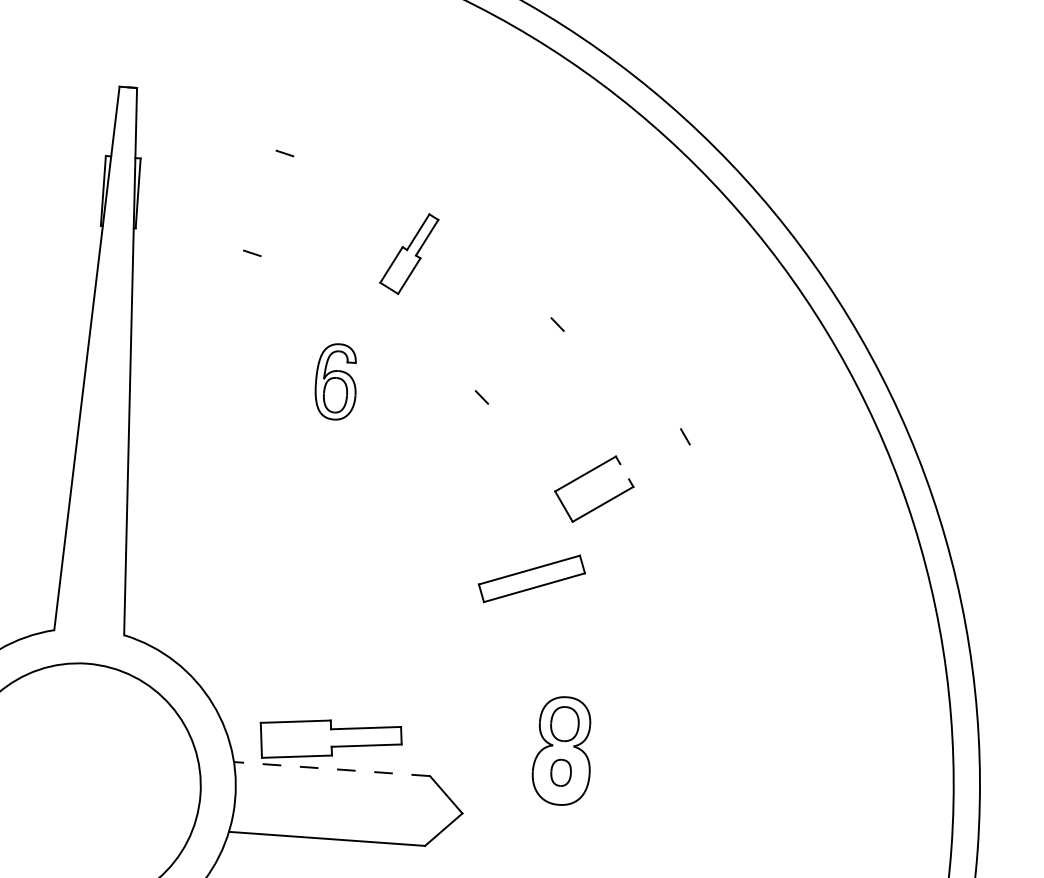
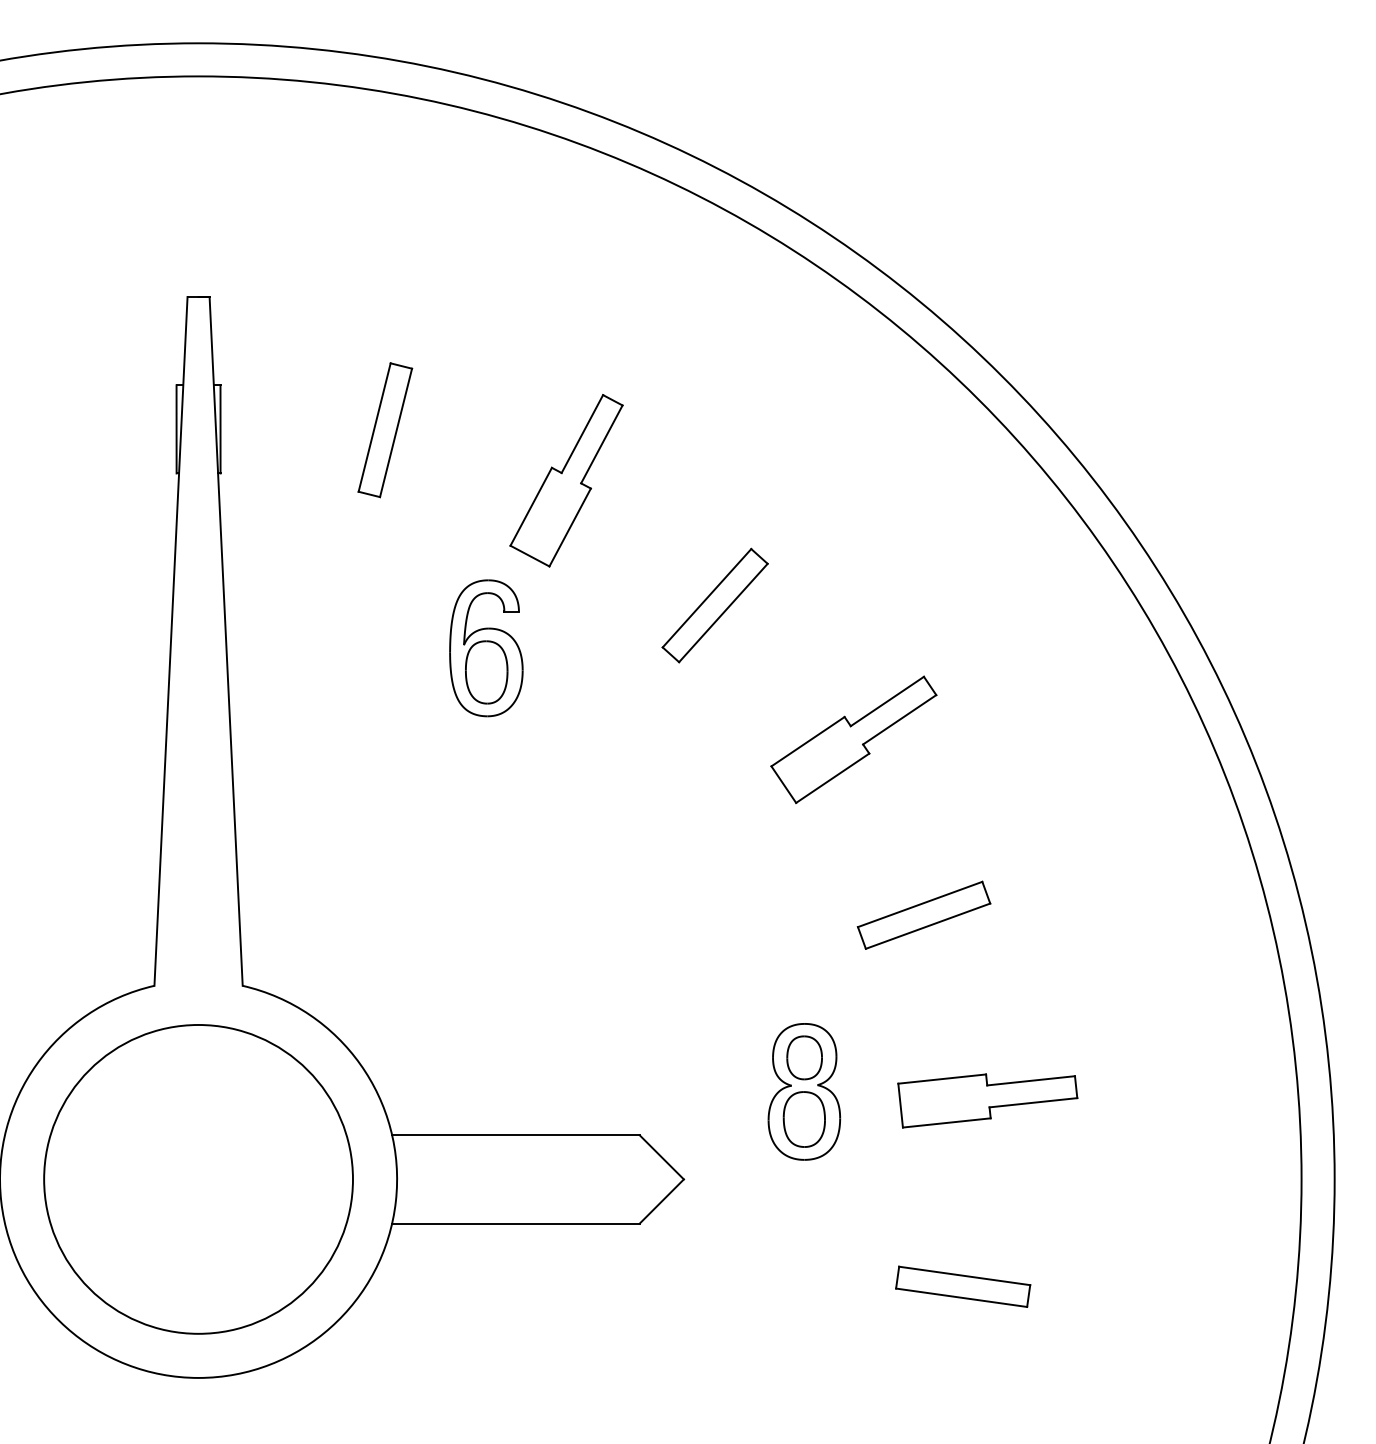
line: (260, 200) -> (374, 427), added
line: (277, 205) -> (396, 432), added
part: (409, 253) -> (566, 480), size x1.67
line: (513, 354) -> (706, 598), added
line: (525, 366) -> (723, 612), added
part: (336, 381) -> (486, 648), size x1.43
line: (649, 446) -> (886, 701), added
line: (659, 461) -> (899, 719), added
part: (531, 578) -> (923, 914), moved
part: (330, 741) -> (987, 1100), moved
line: (331, 769) -> (515, 1135), dashed -> solid
part: (560, 772) -> (803, 1119), size x1.67

